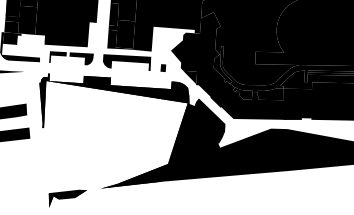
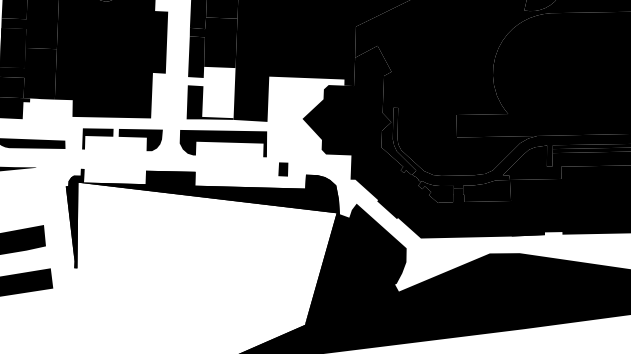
fill: (121, 34) -> (211, 92), removed
part: (163, 67) -> (283, 168), moved
fill: (190, 77) -> (339, 166), removed

